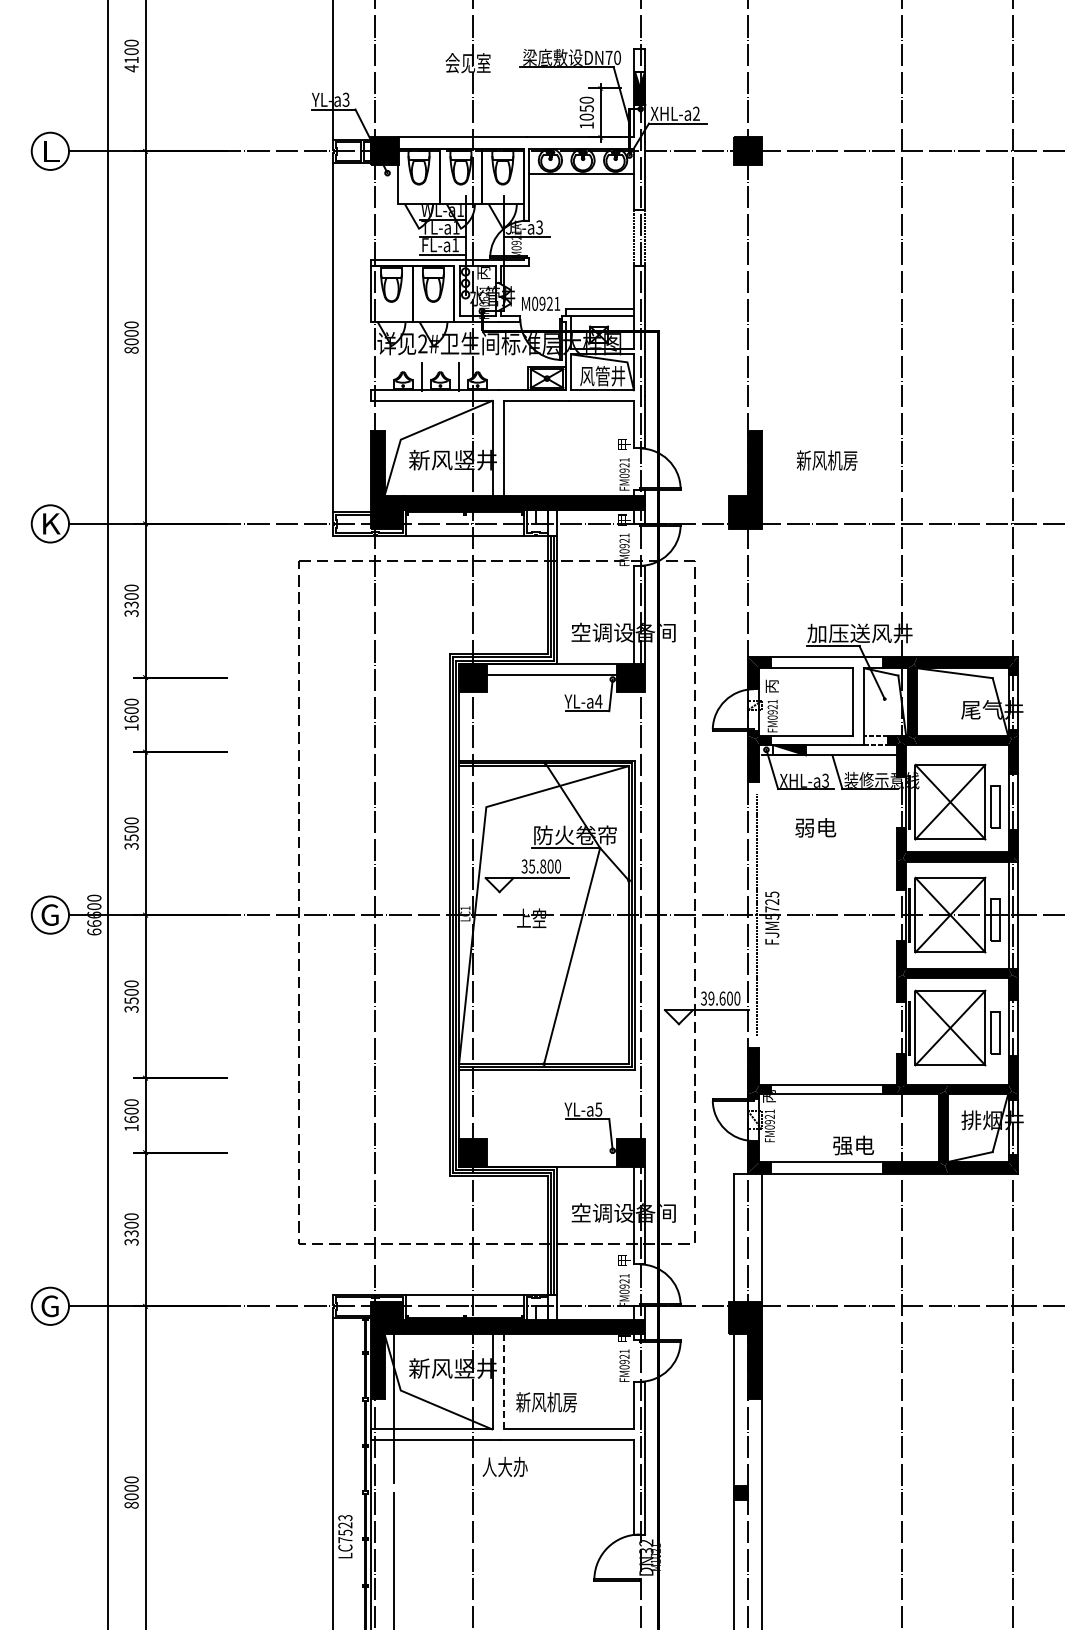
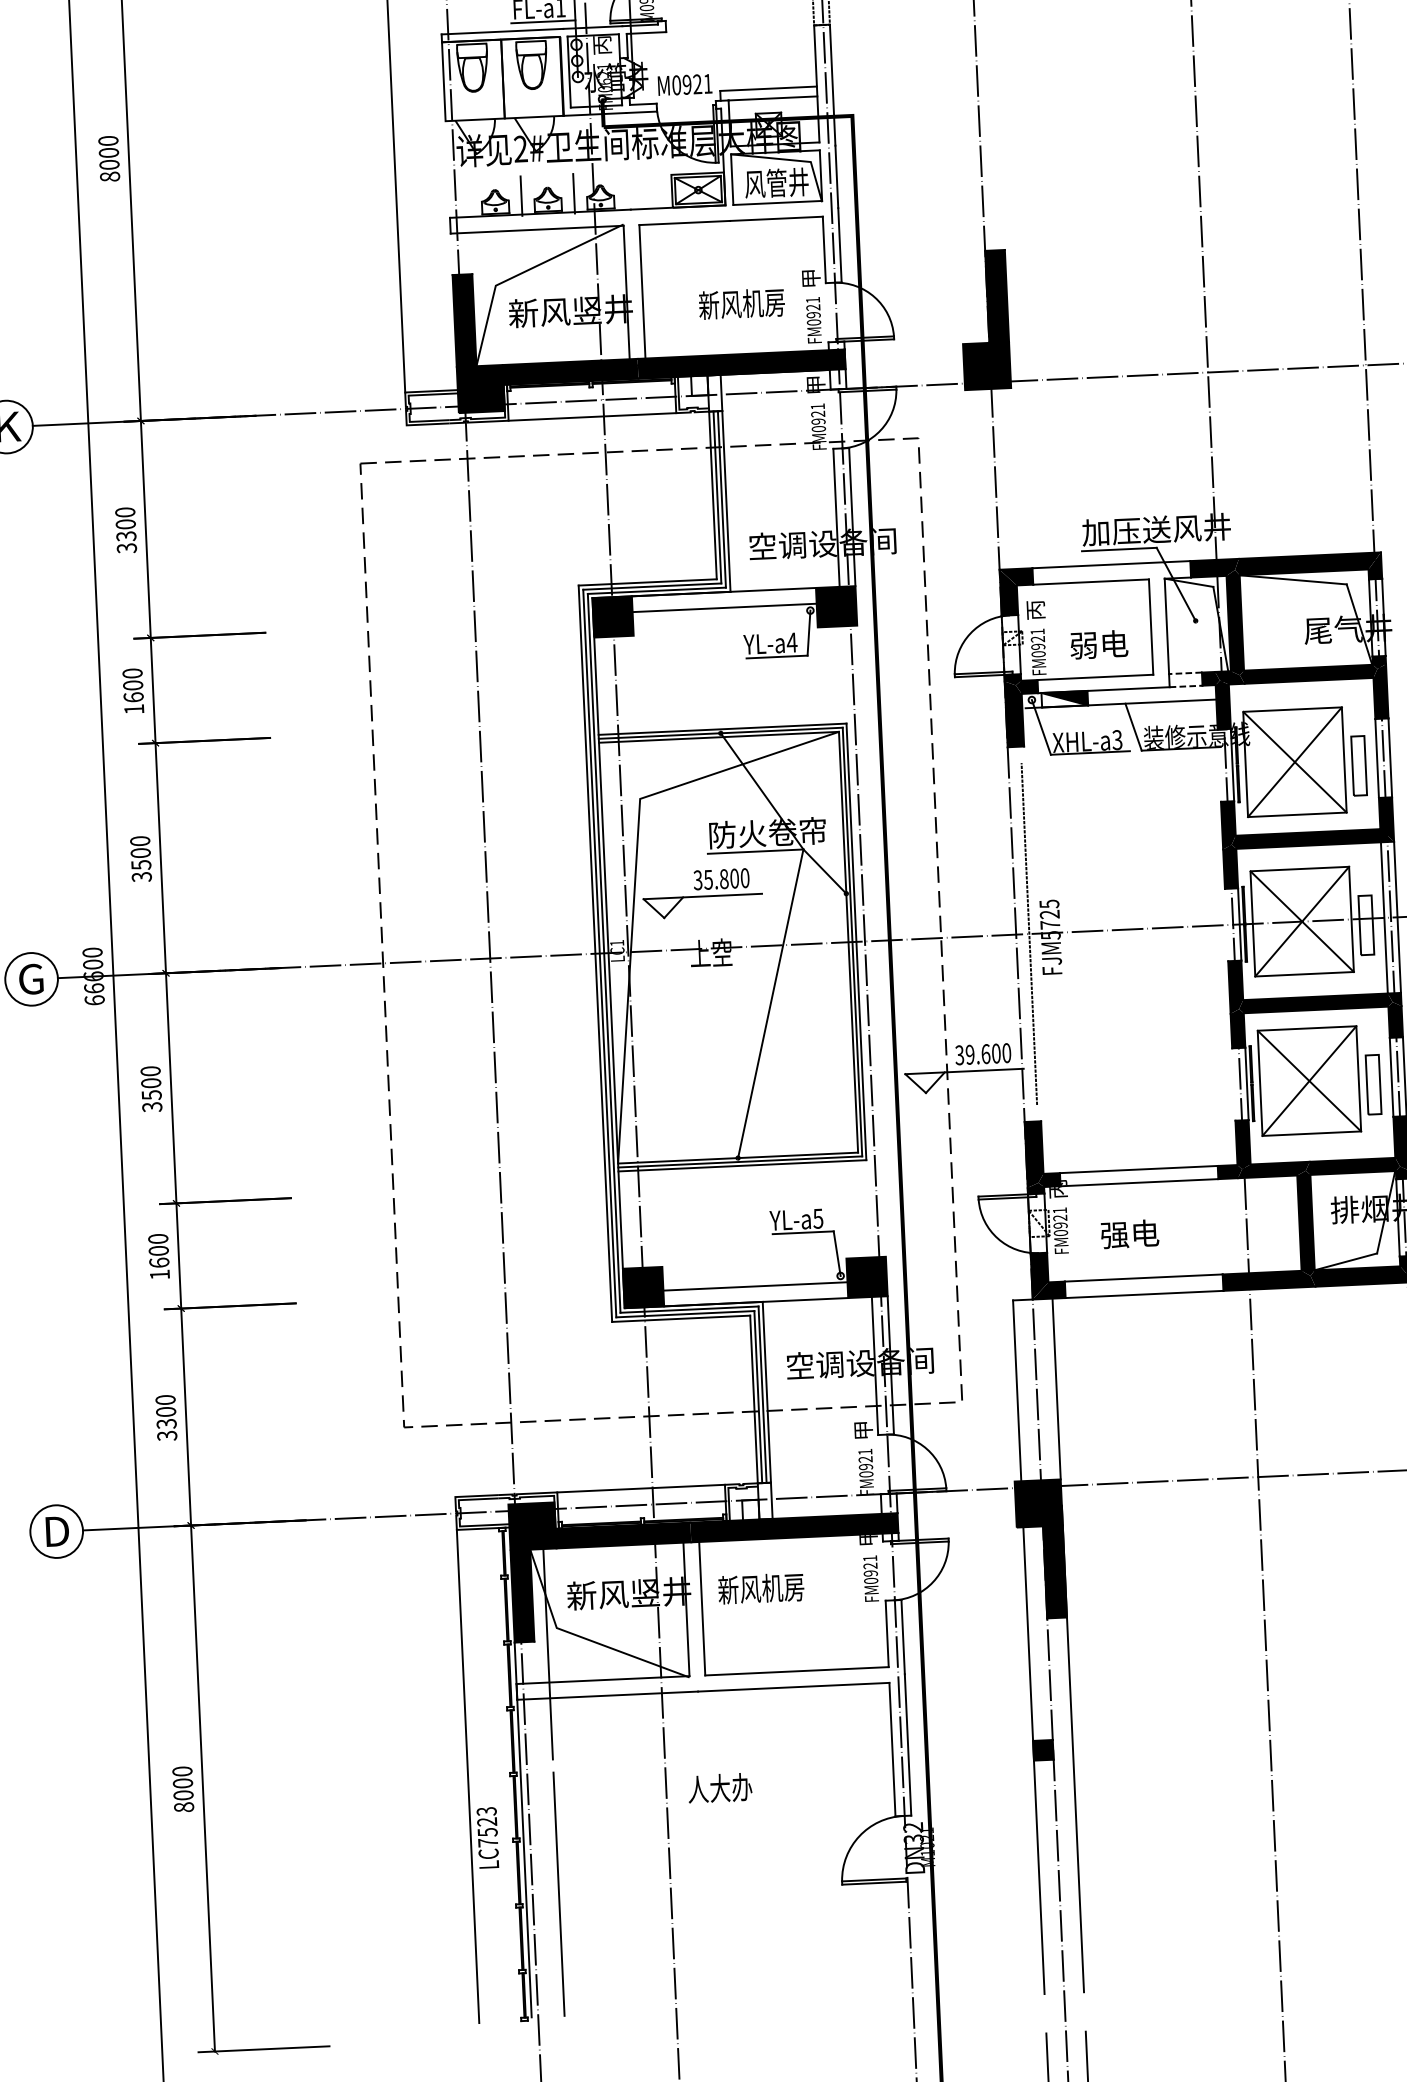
text: (826, 460) -> (740, 304), moved
text: (815, 827) -> (1098, 644), moved
text: (853, 1145) -> (1129, 1234), moved
line: (552, 1155) -> (755, 1286), added
text: (50, 1306) -> (56, 1531), G -> D
line: (504, 1381) -> (702, 1608), dashed -> solid
text: (546, 1402) -> (761, 1589), moved
text: (504, 1466) -> (719, 1787), moved

